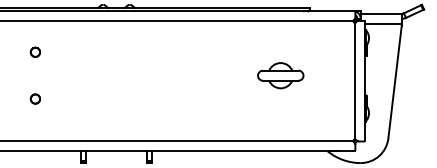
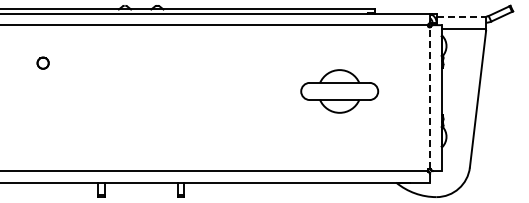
line: (381, 13) -> (461, 16), solid -> dashed
part: (280, 75) -> (339, 91), size x1.4
line: (355, 81) -> (430, 98), solid -> dashed
circle: (34, 98) -> (42, 119), removed

